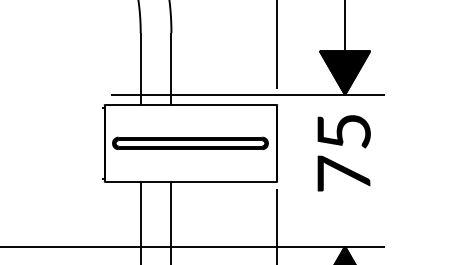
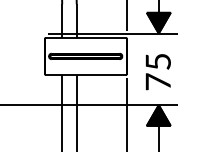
text: (342, 154) -> (157, 72), moved

